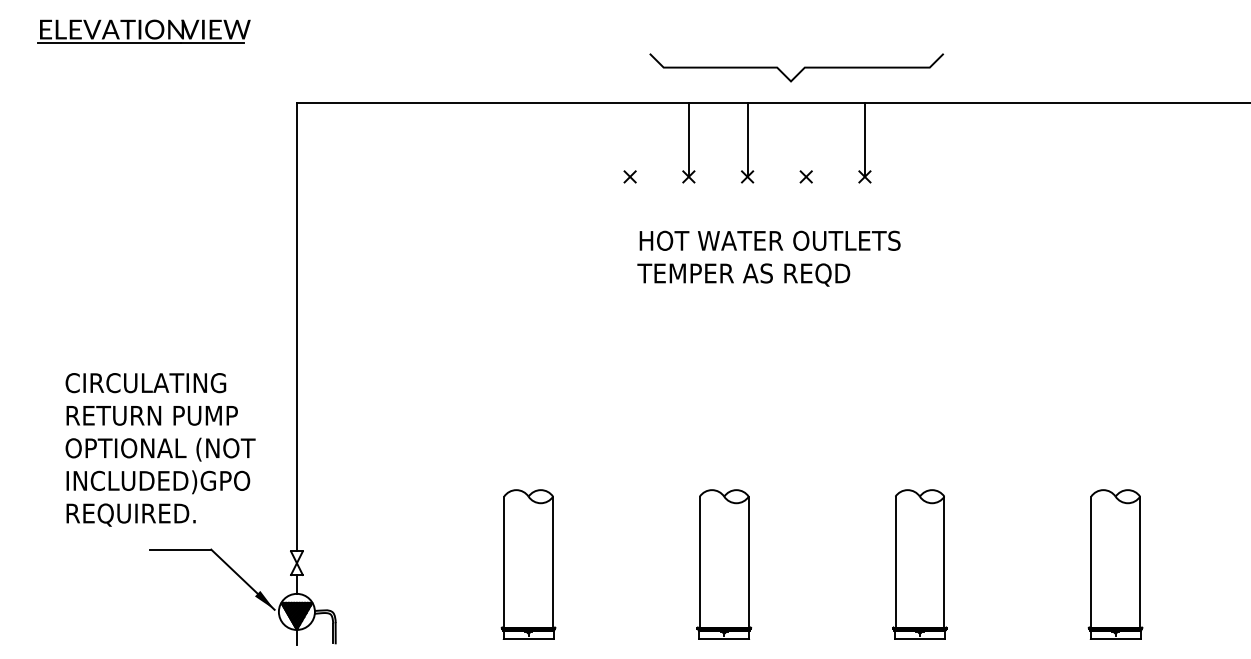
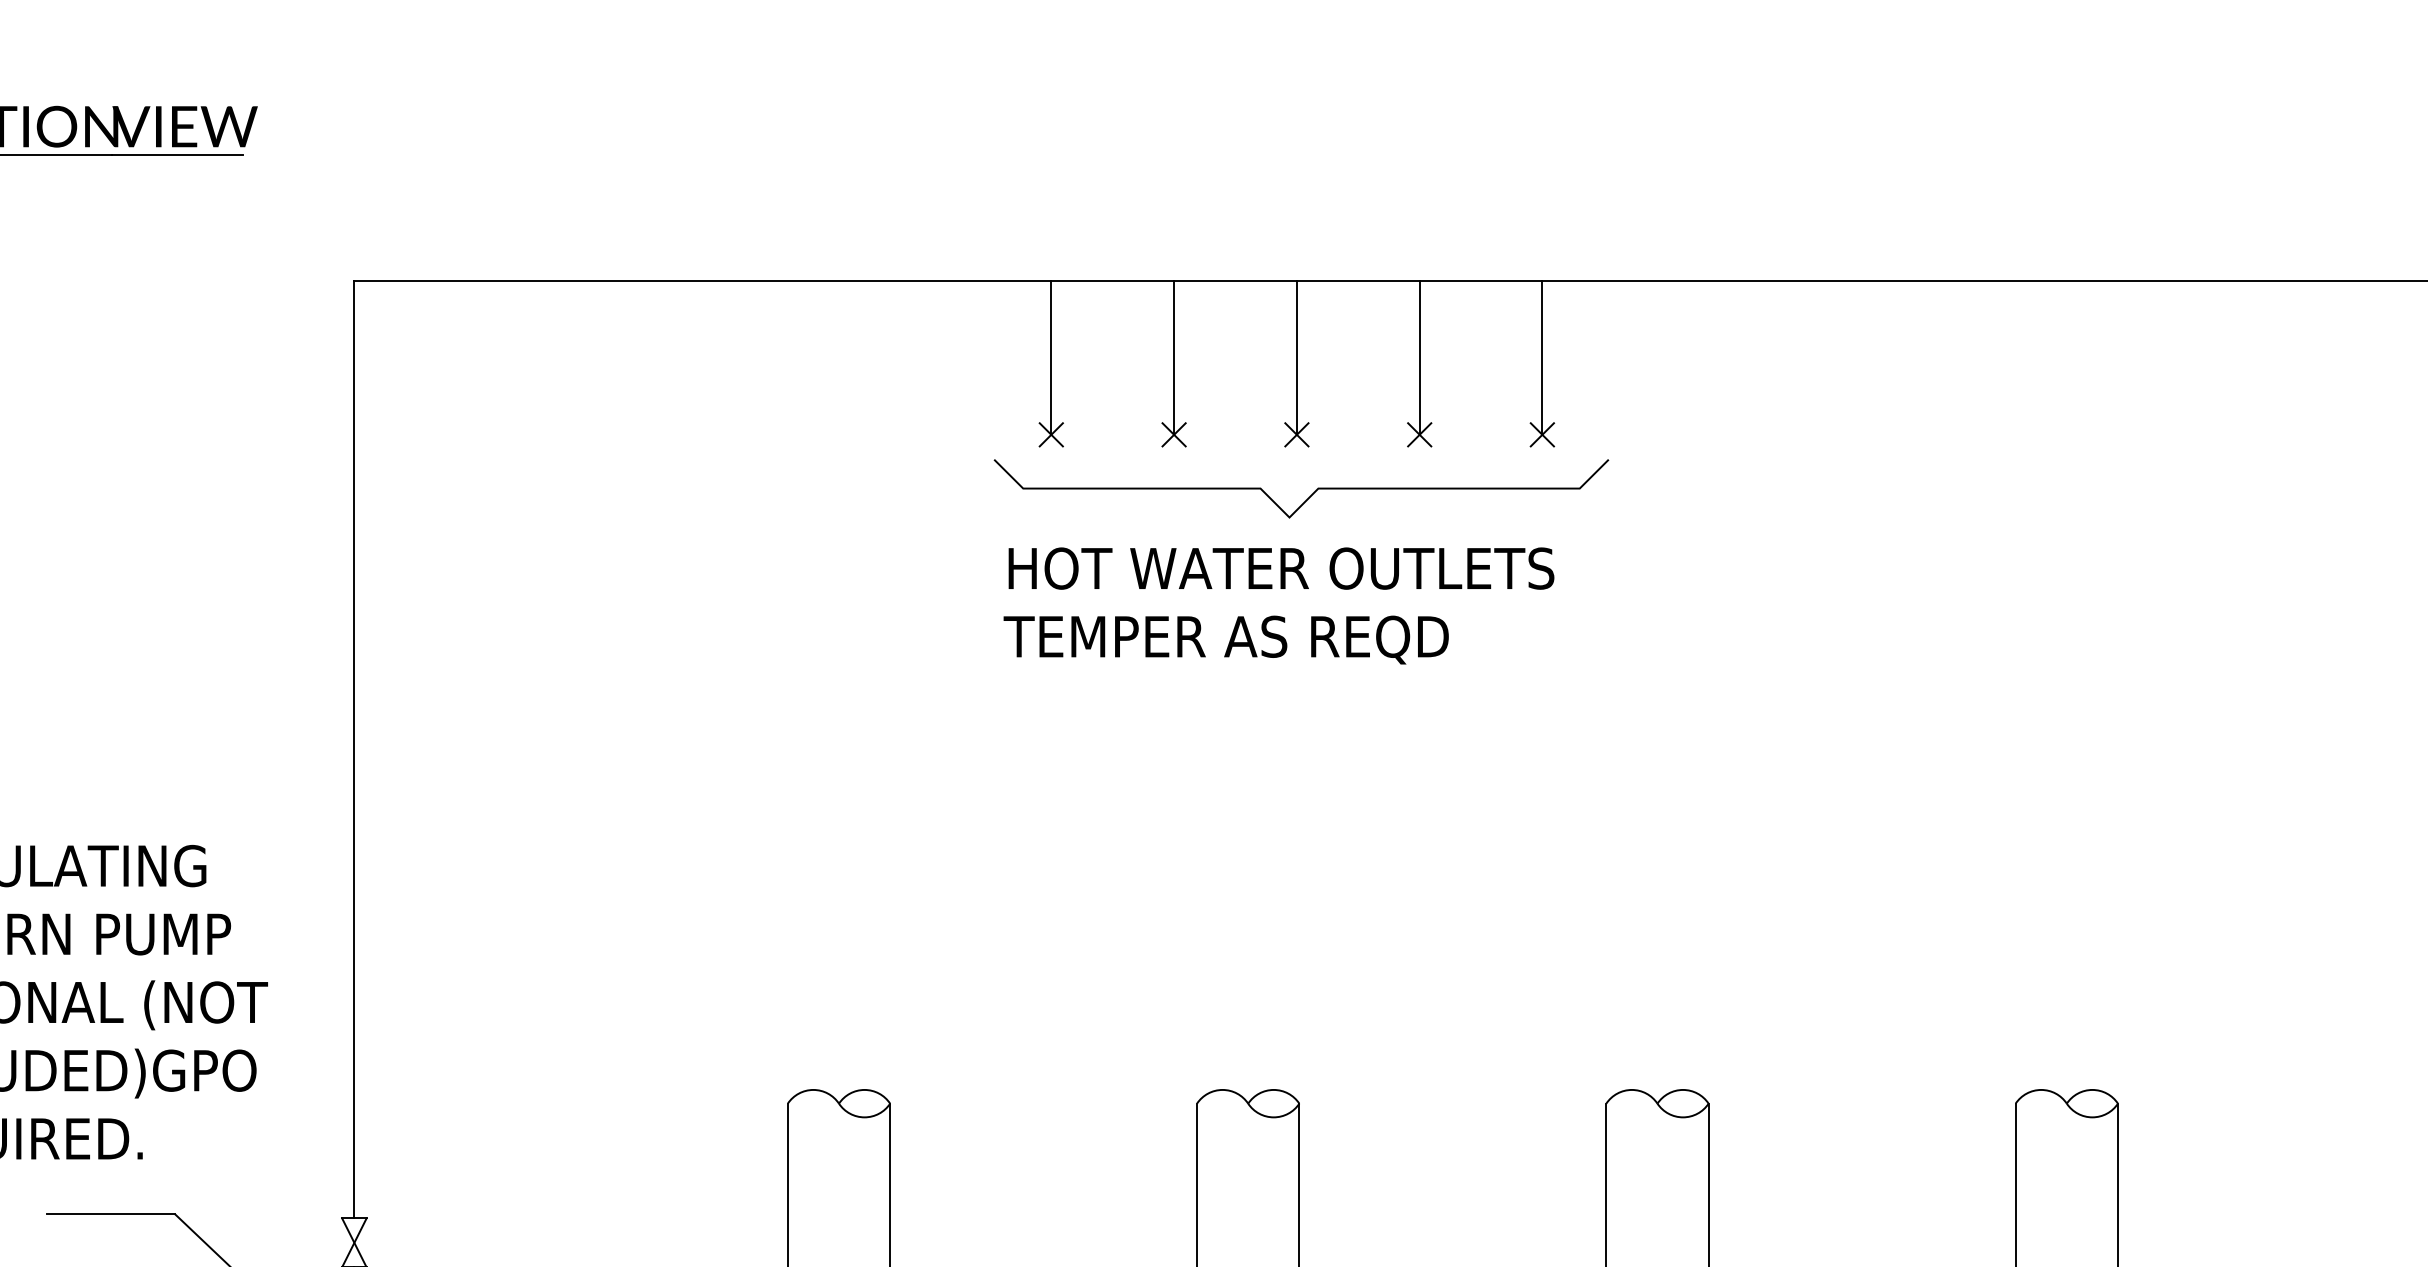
curve: (800, 70) -> (1309, 494), moved
line: (630, 139) -> (1052, 356), added
line: (806, 139) -> (1420, 356), added
text: (768, 258) -> (1277, 605), moved

